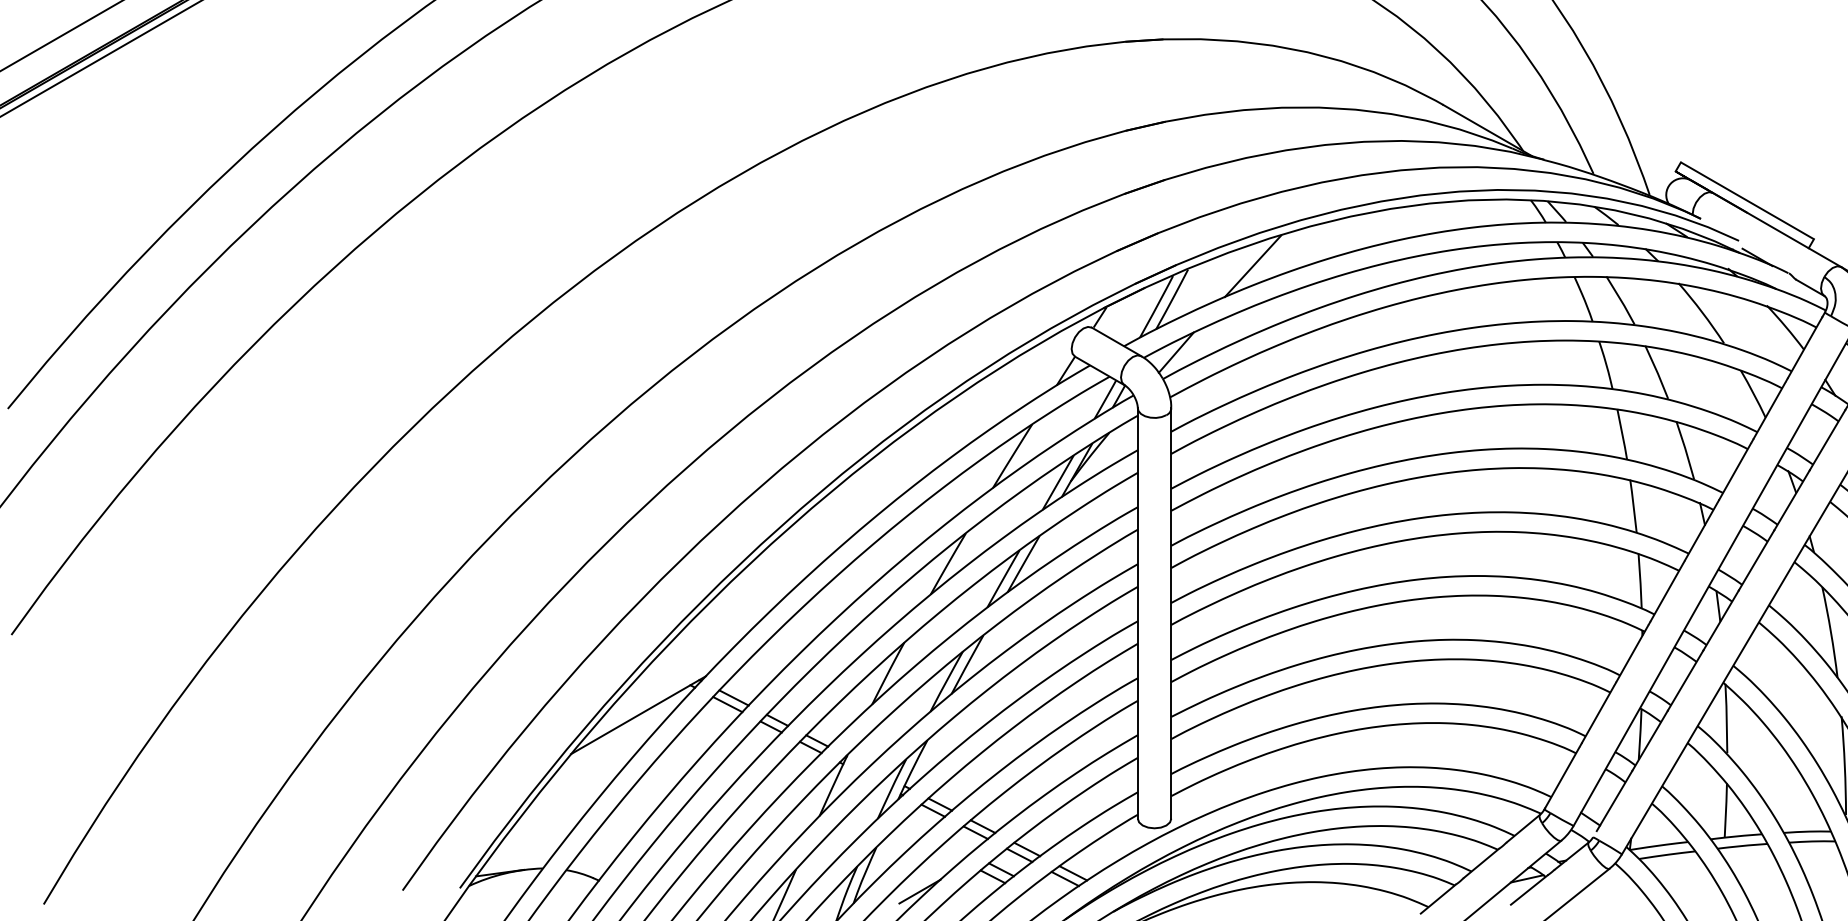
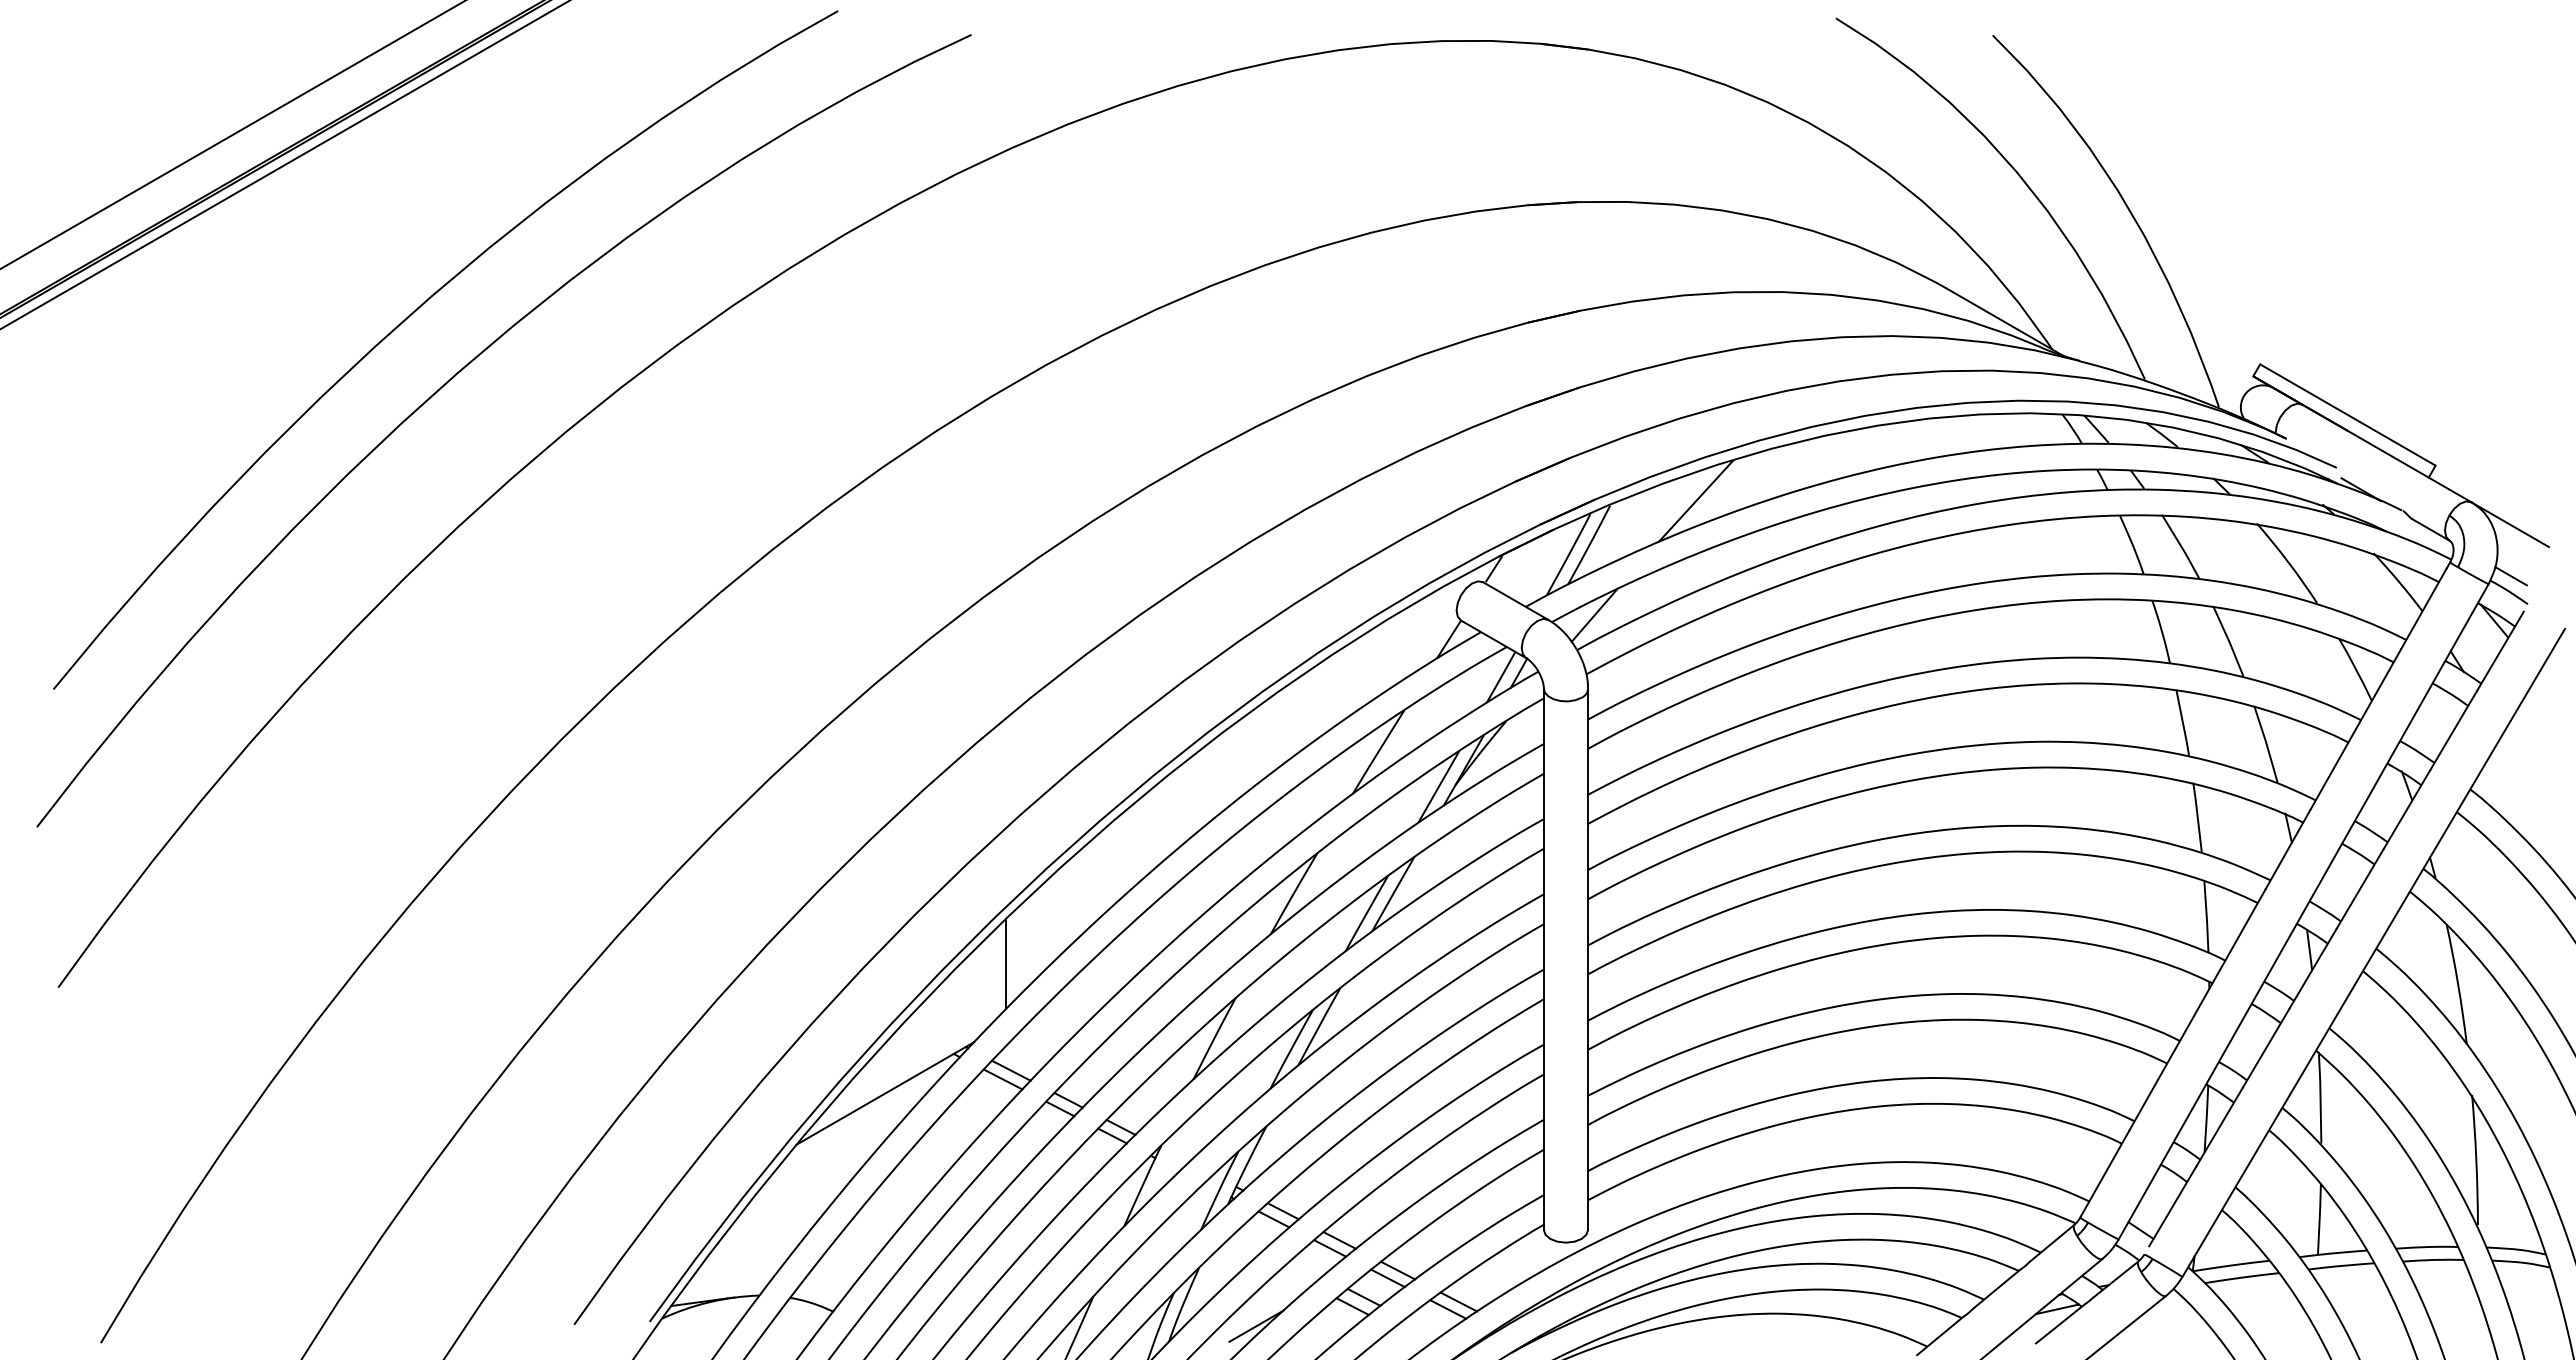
line: (729, 616) -> (1005, 963), added

